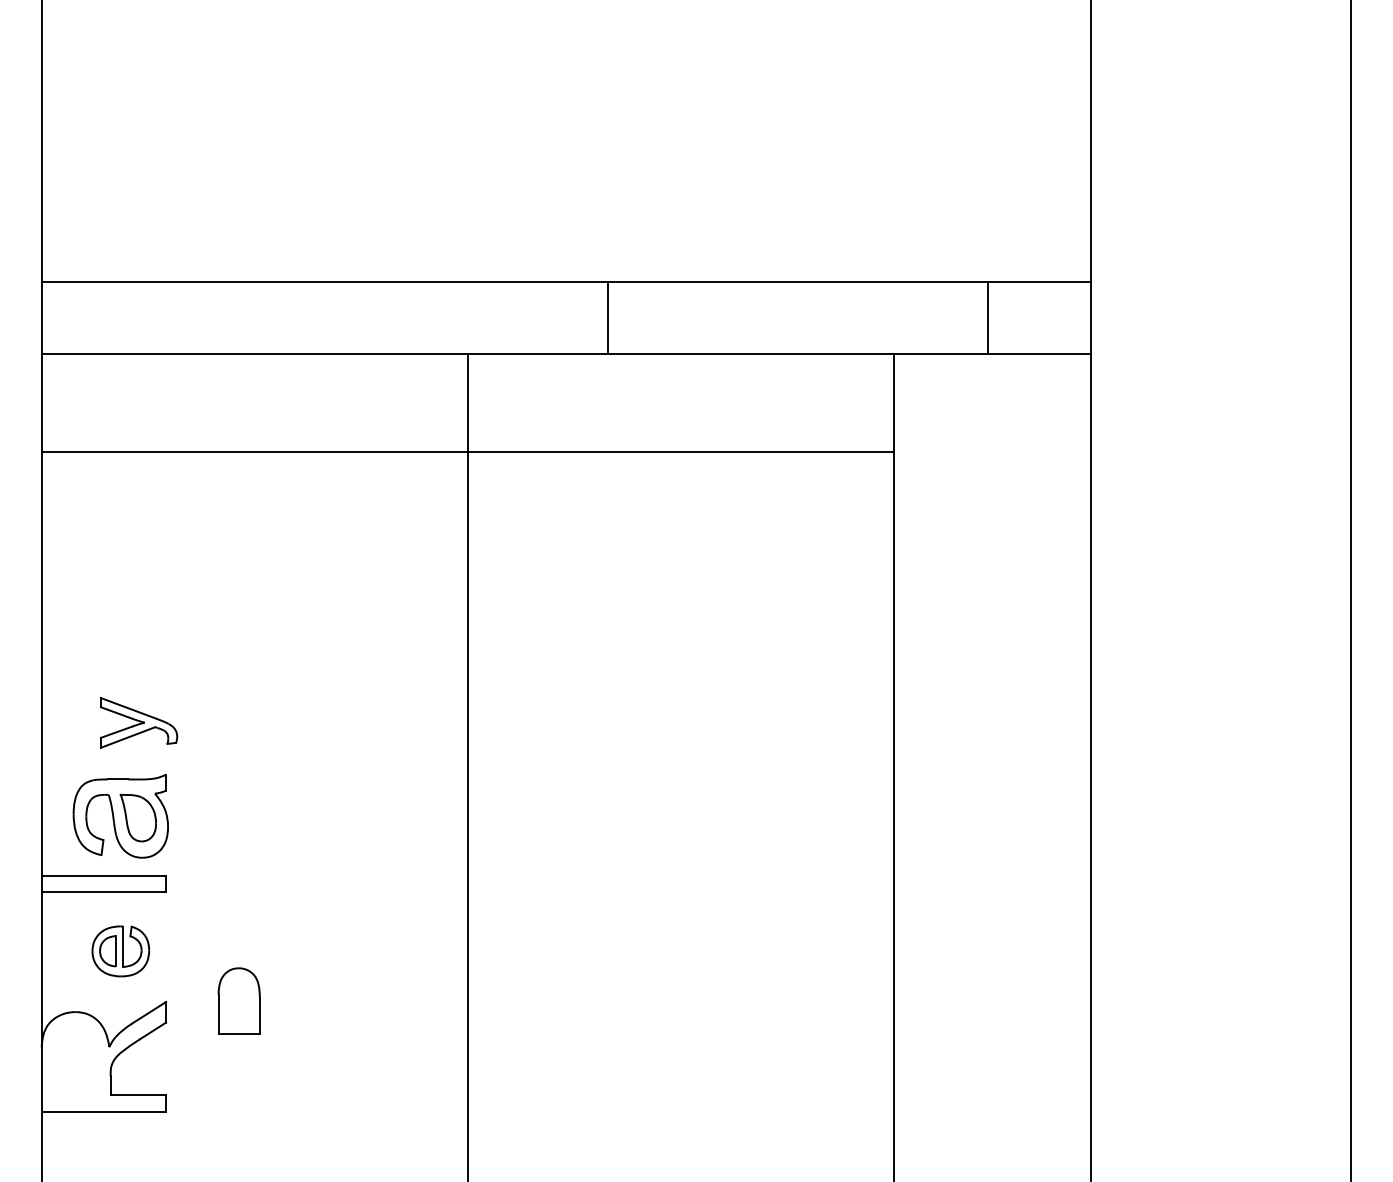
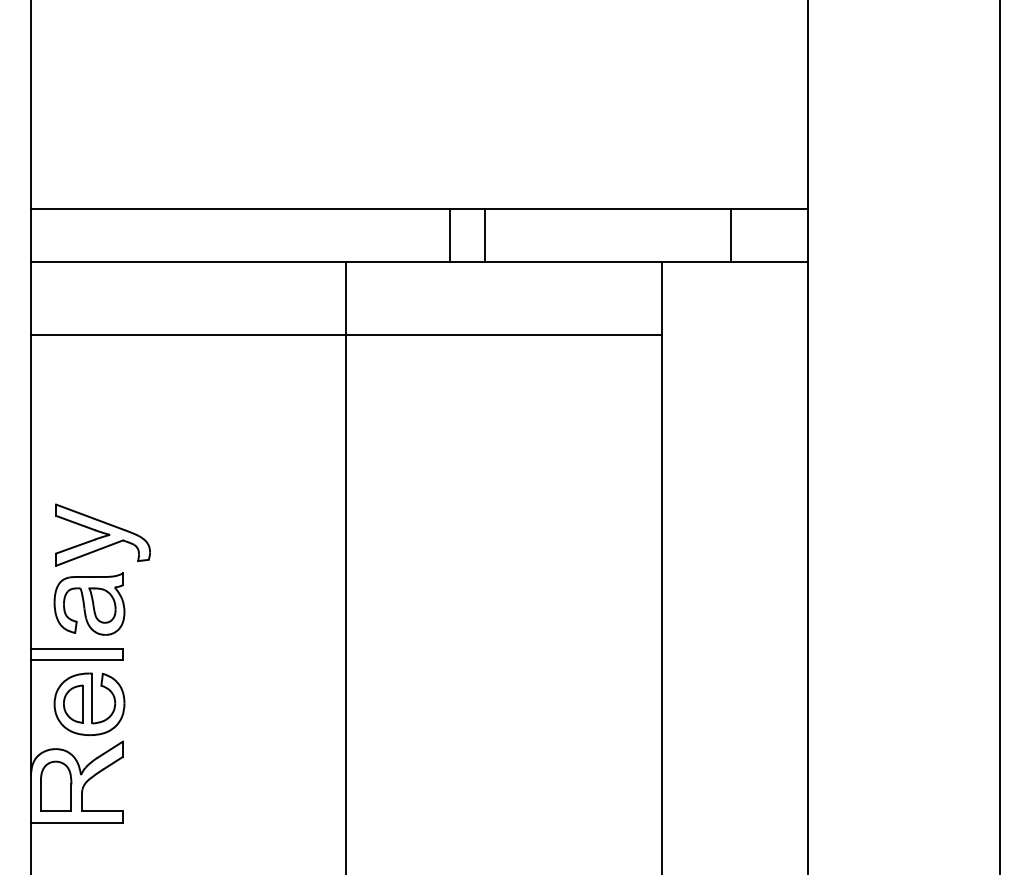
line: (654, 318) -> (484, 235), added
part: (138, 722) -> (102, 534), size x1.67
part: (120, 950) -> (89, 703), size x1.67
part: (239, 1000) -> (56, 785), moved

